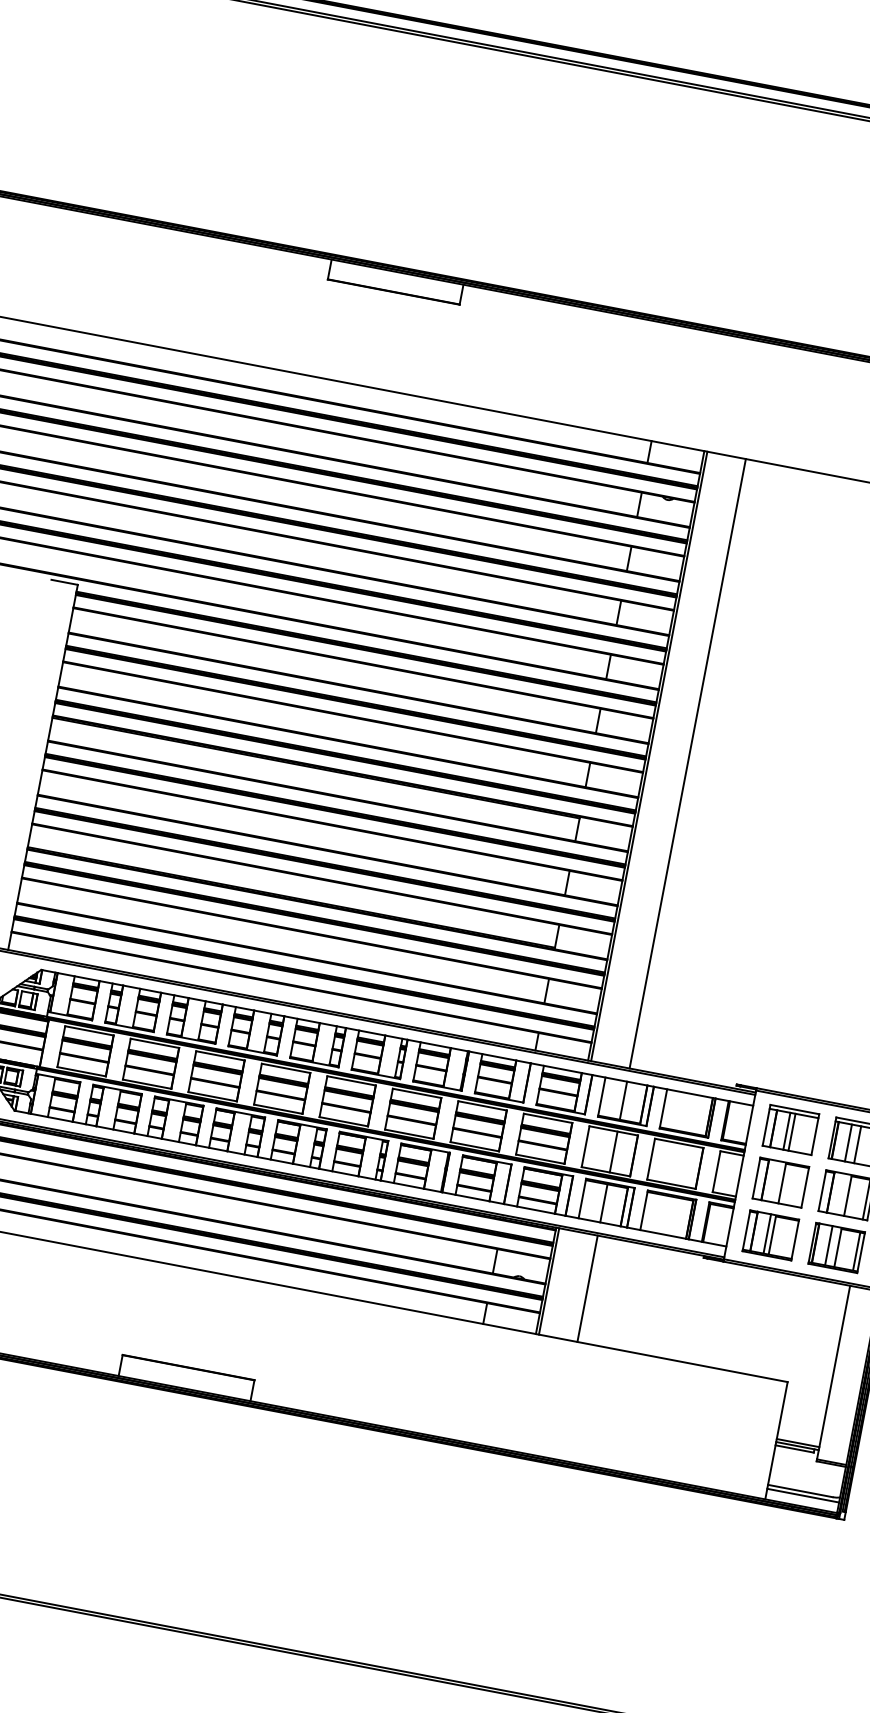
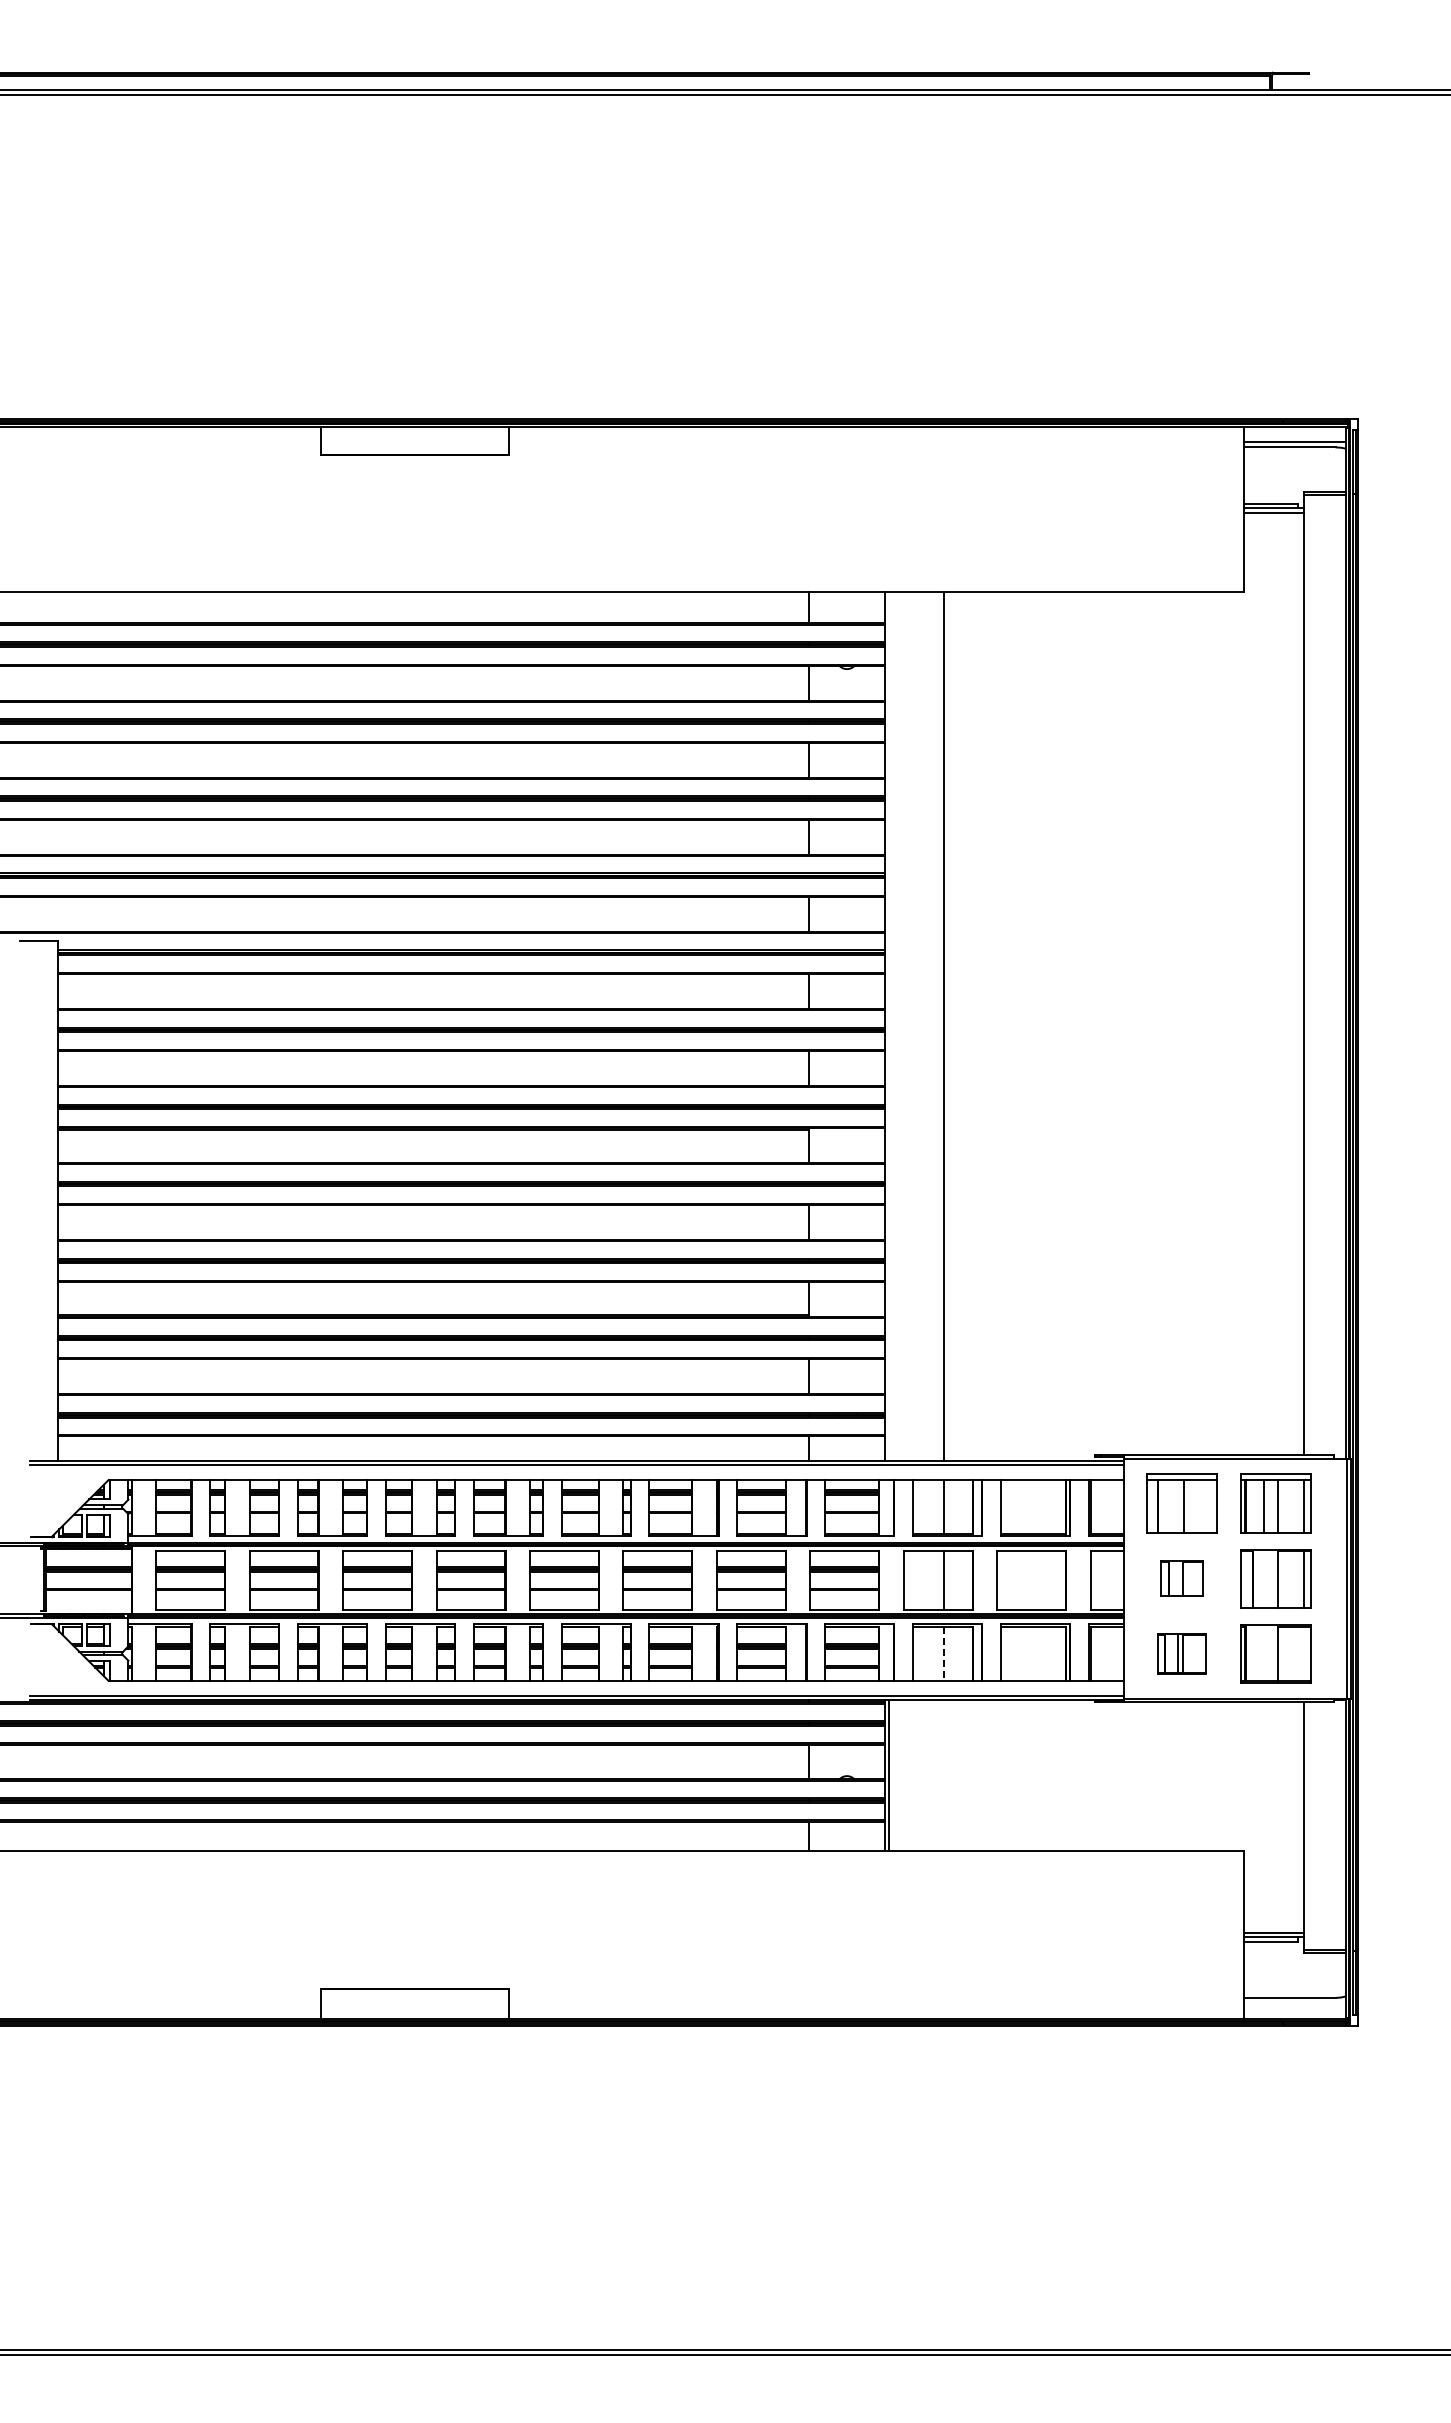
line: (649, 756) -> (888, 1026), removed
line: (786, 1131) -> (1176, 1506), removed
part: (780, 1182) -> (1181, 1578), size x0.6
line: (603, 1203) -> (943, 1654), solid -> dashed
part: (770, 1235) -> (1181, 1653), size x0.7
line: (828, 1245) -> (1264, 1652), removed
line: (856, 1251) -> (1304, 1653), removed
line: (587, 1288) -> (943, 1775), removed
line: (803, 1495) -> (1294, 2003), removed

